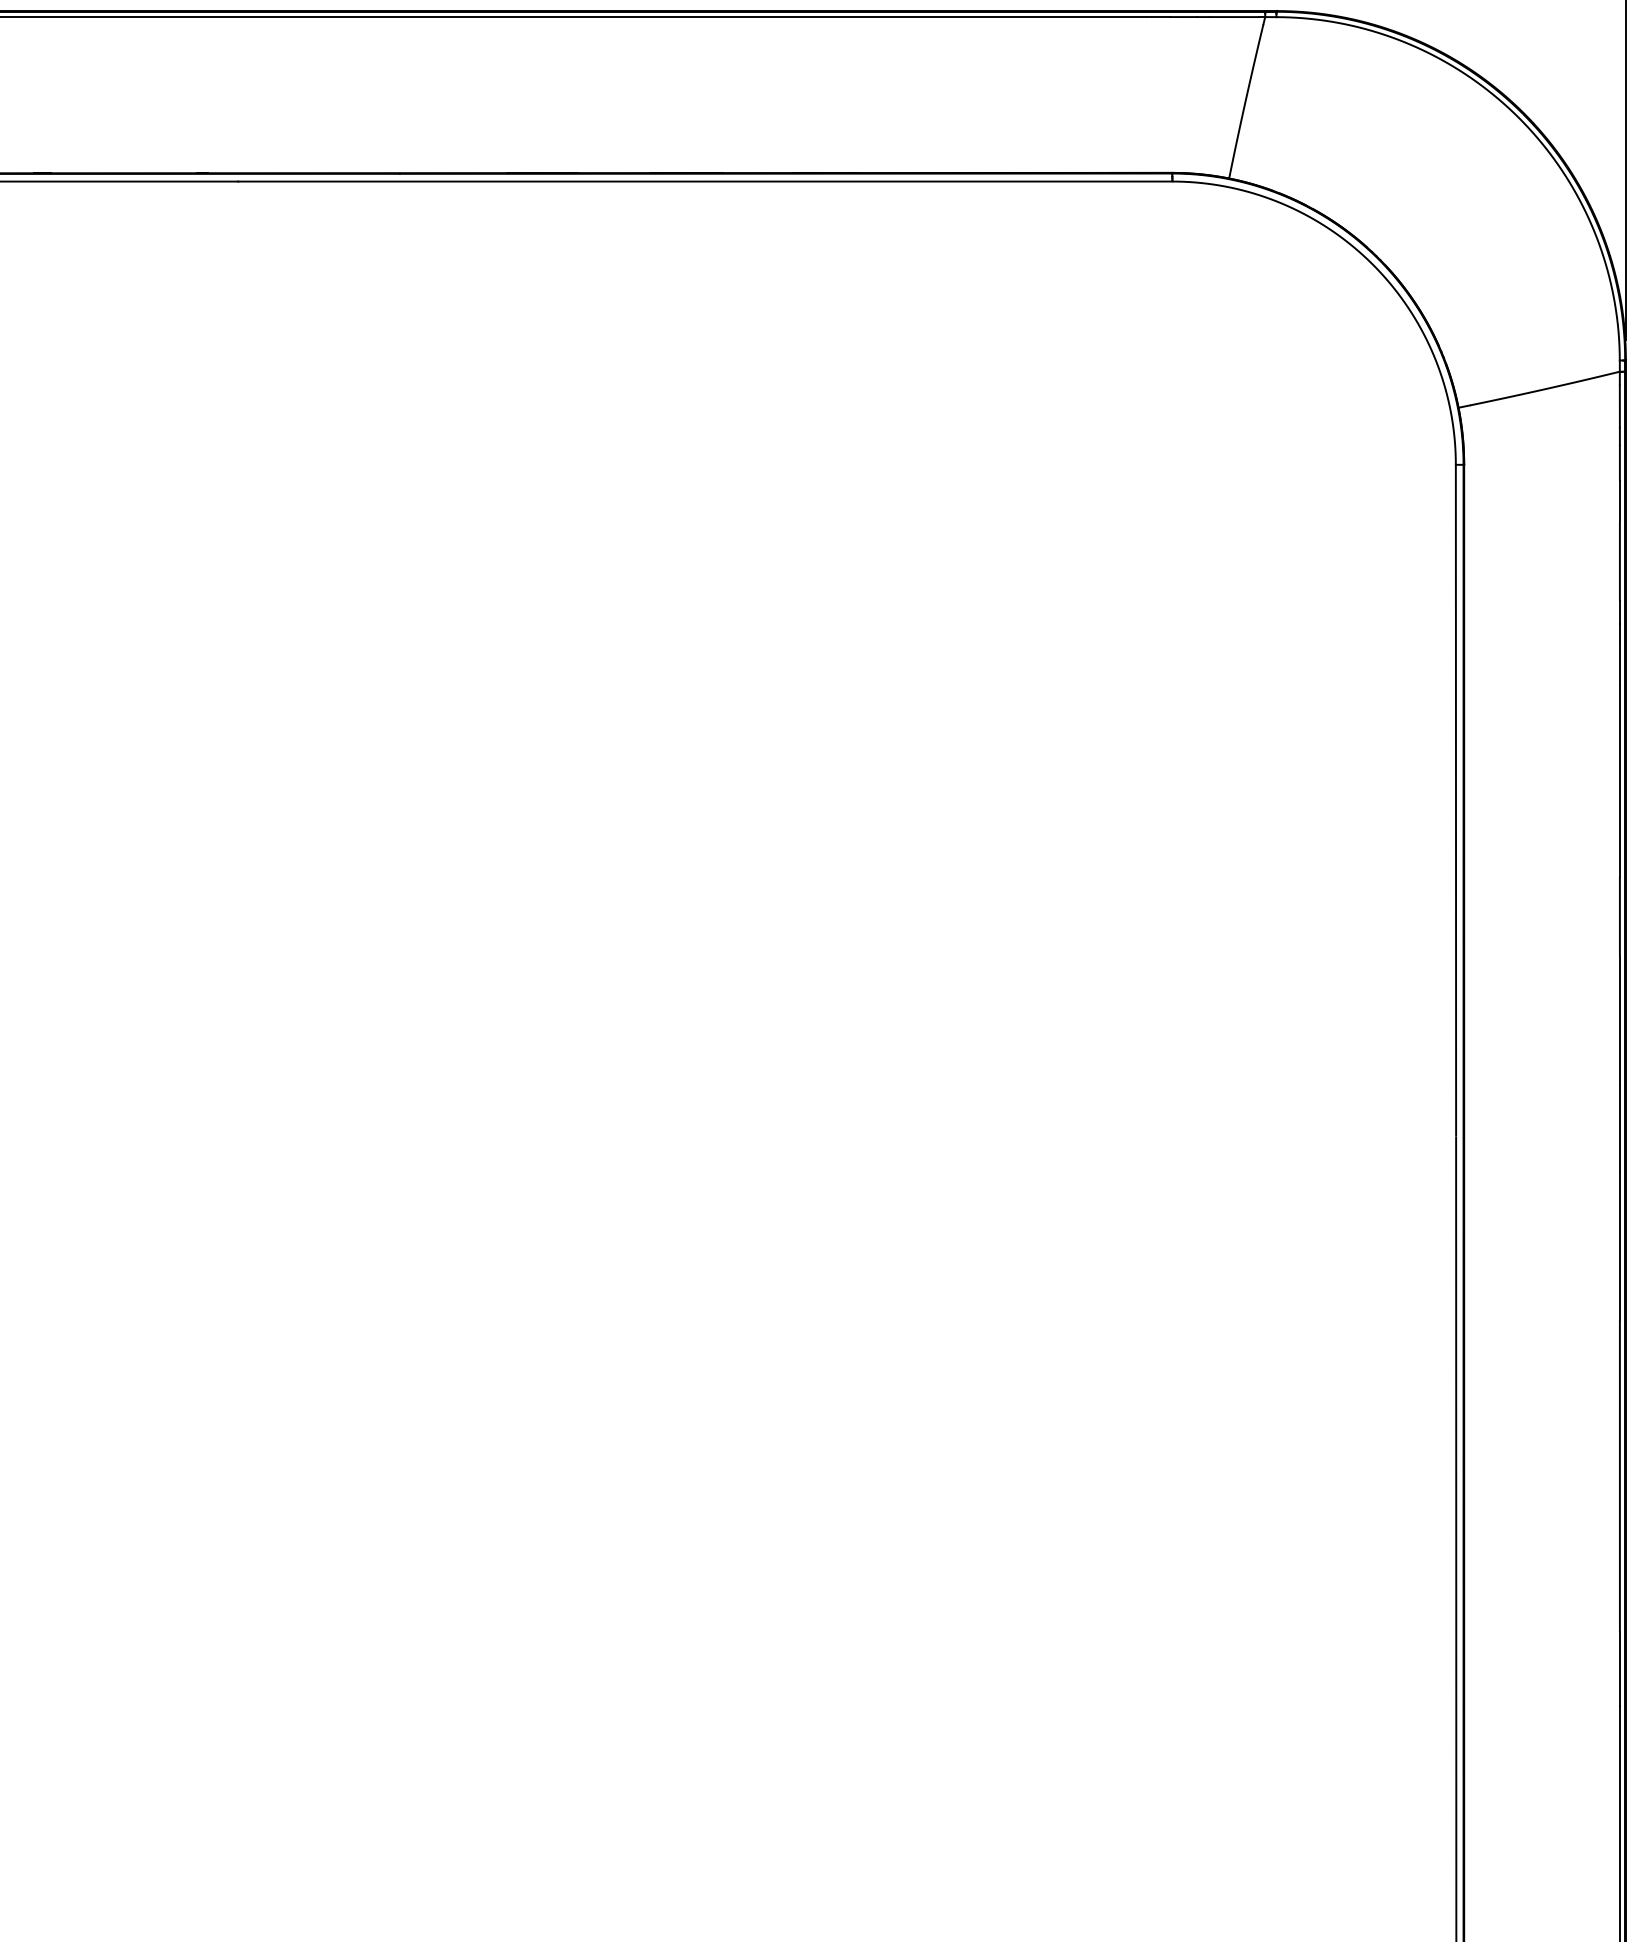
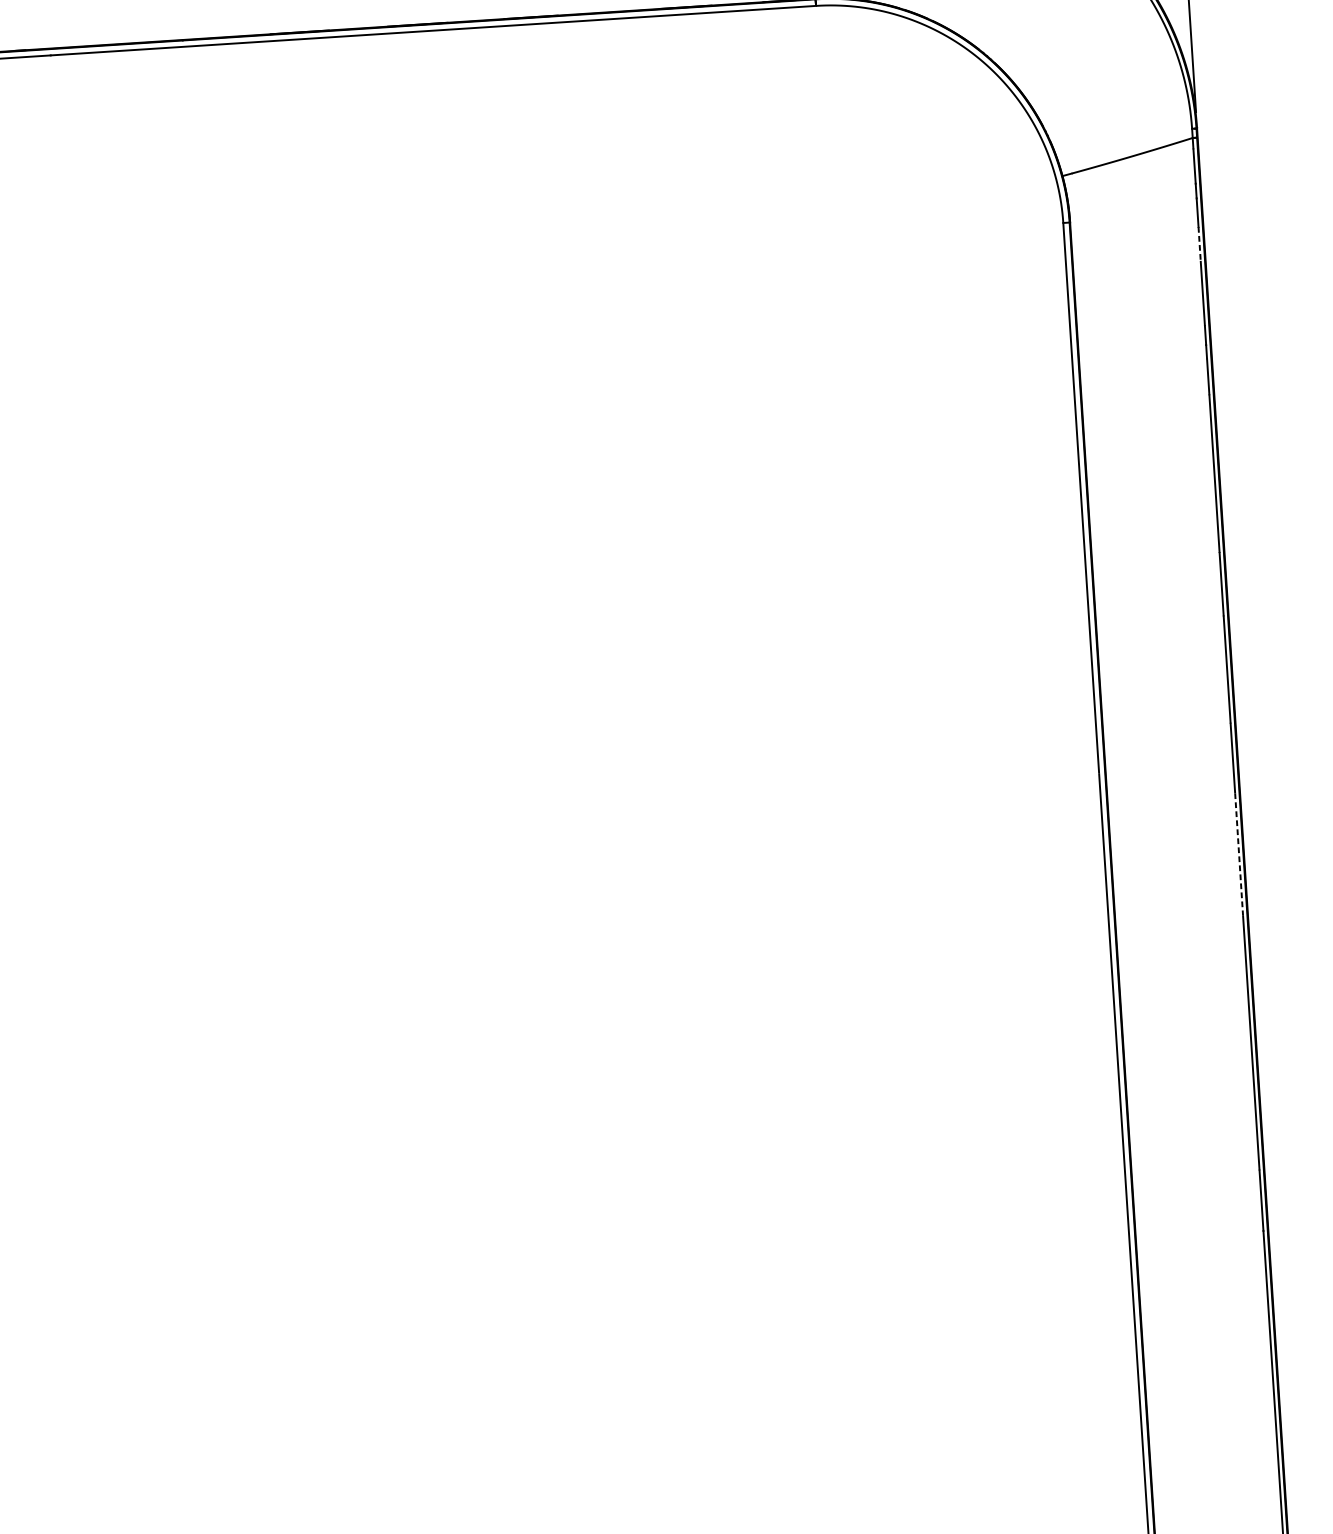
line: (1619, 499) -> (1199, 242), solid -> dashed
line: (1619, 1246) -> (1238, 854), solid -> dashed

